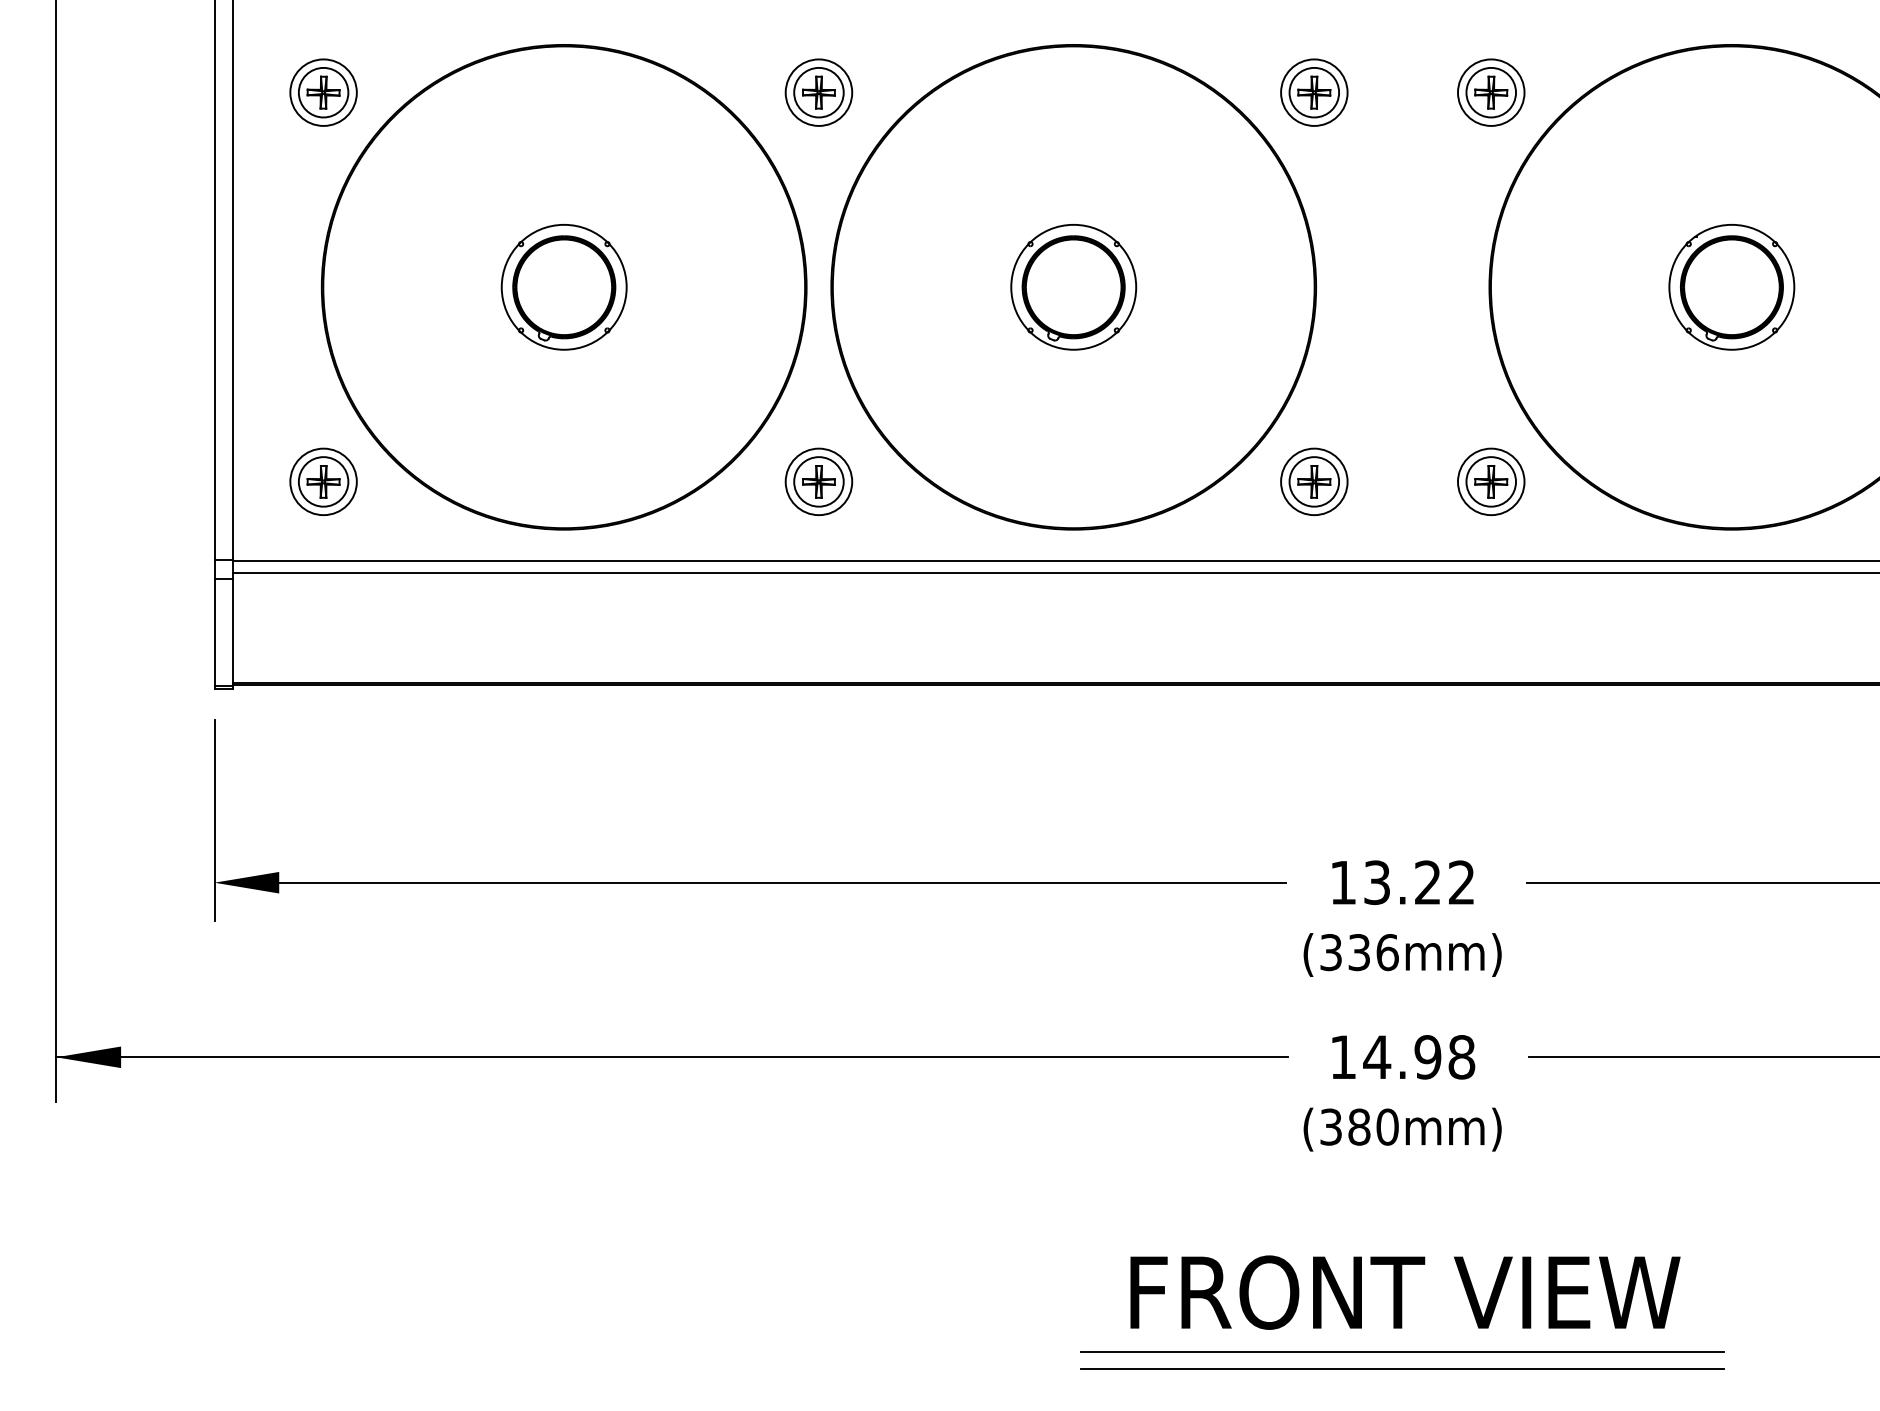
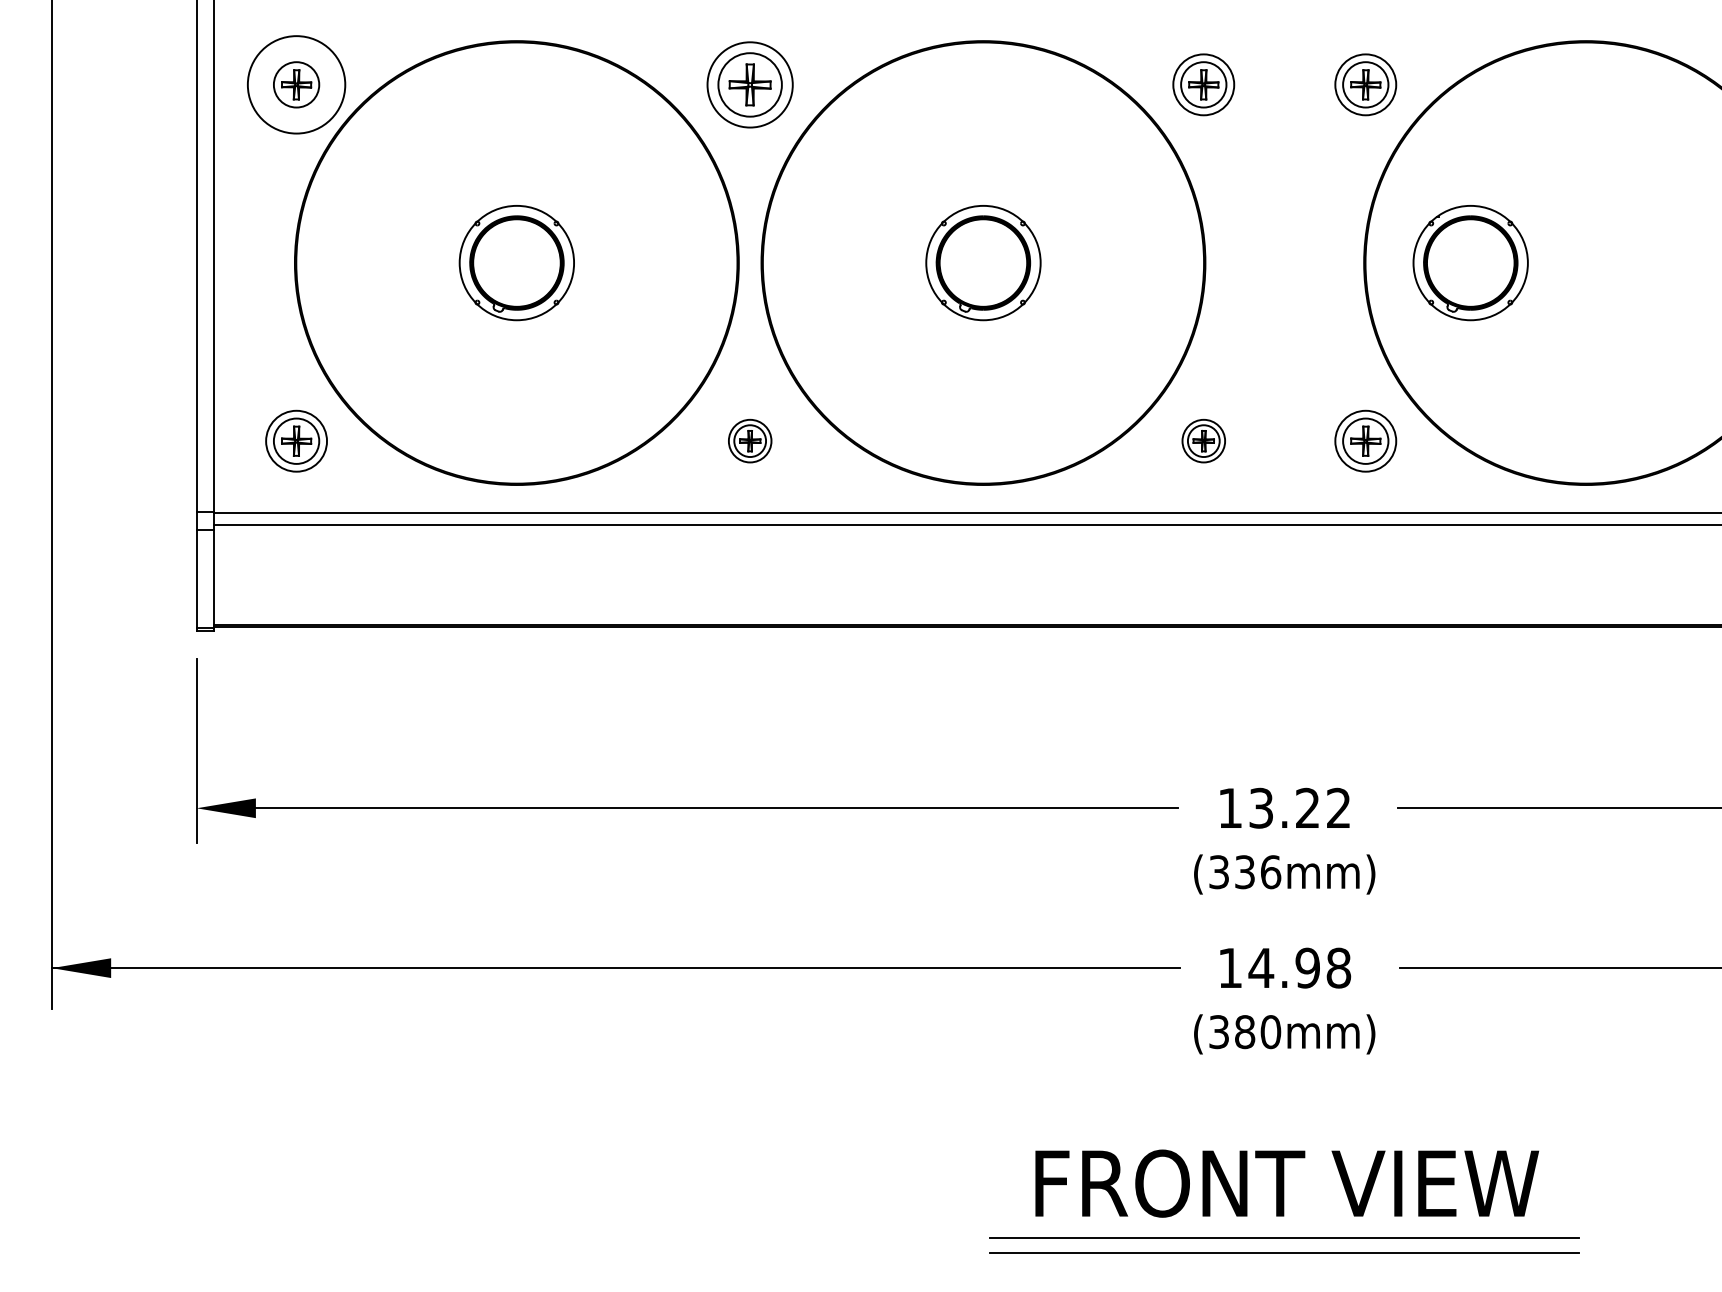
circle: (323, 92) -> (296, 84), size x1.6
part: (818, 92) -> (749, 84), size x1.4
part: (1731, 287) -> (1470, 263), moved
part: (818, 481) -> (749, 440), size x0.7
part: (1314, 481) -> (1203, 440), size x0.7

